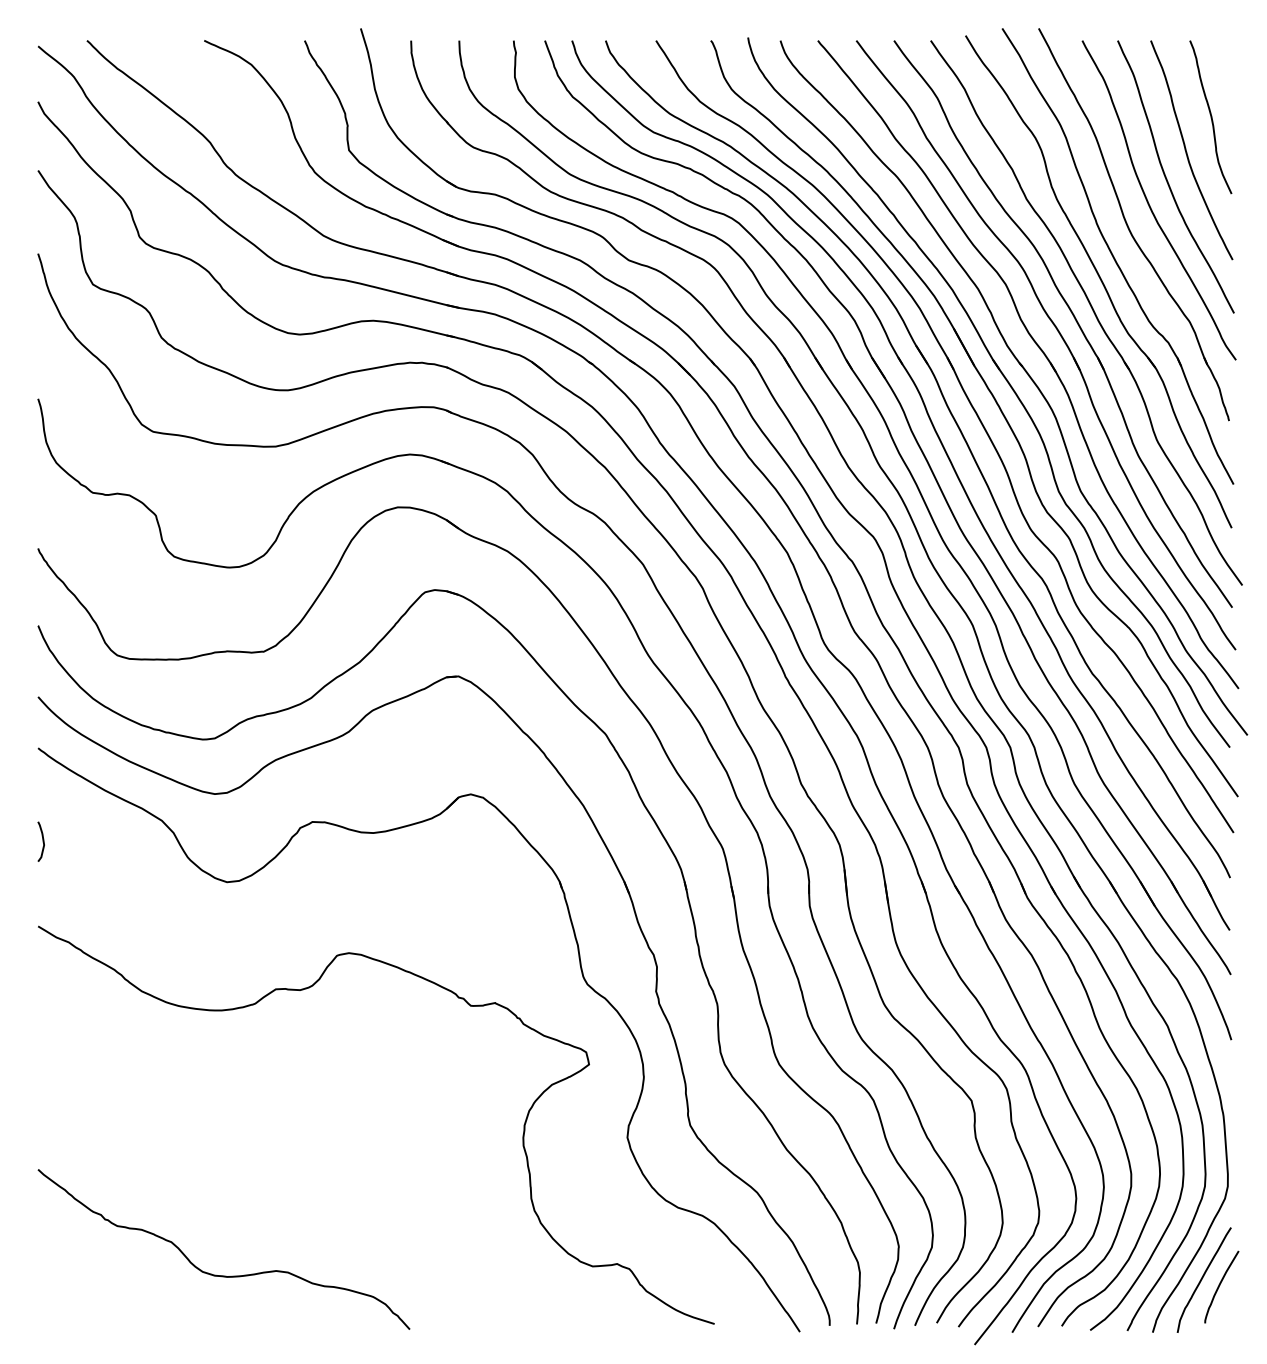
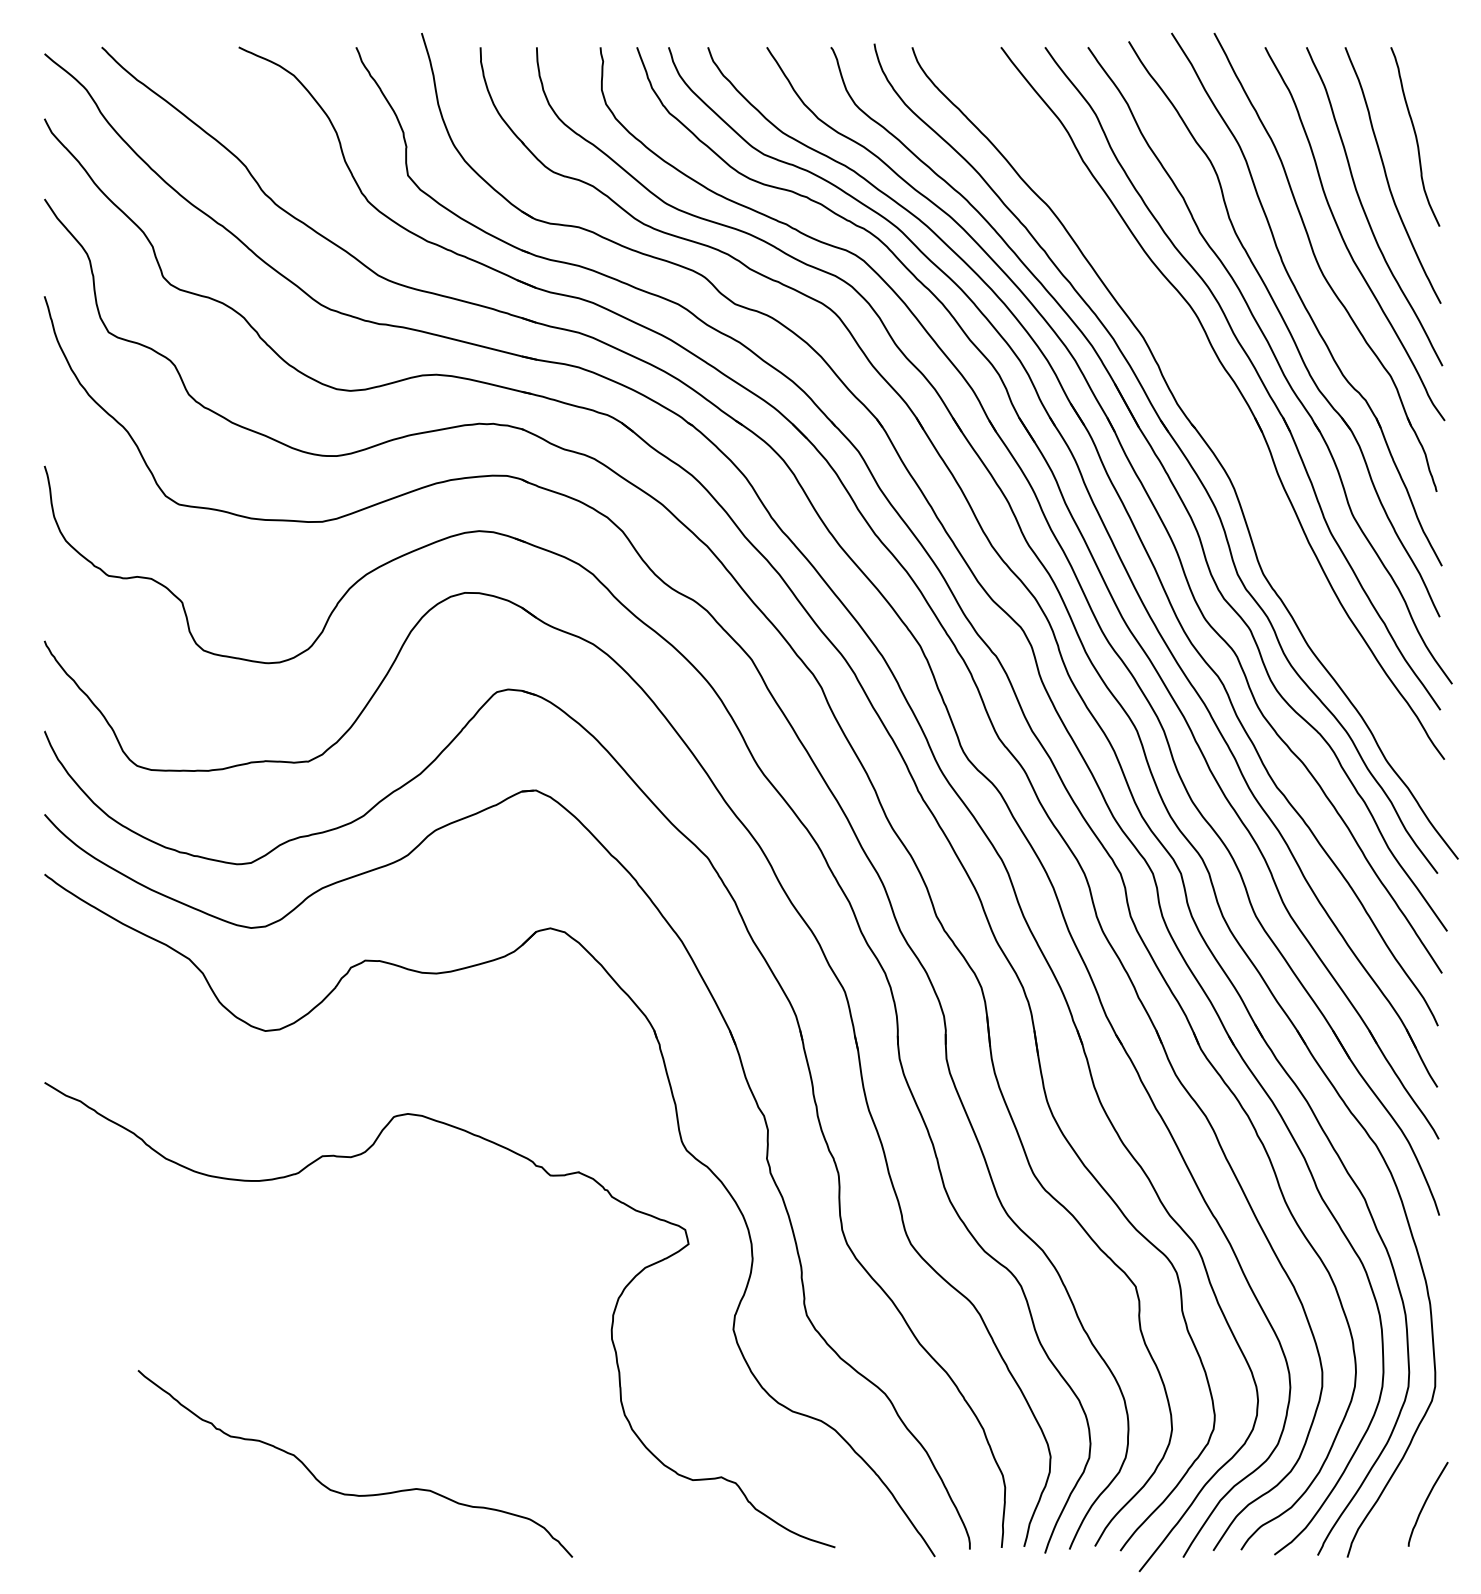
part: (1042, 353) -> (1218, 413), removed
curve: (42, 841) -> (49, 983), removed
curve: (216, 1274) -> (346, 1493), moved
curve: (1202, 1279) -> (1405, 1495), removed

